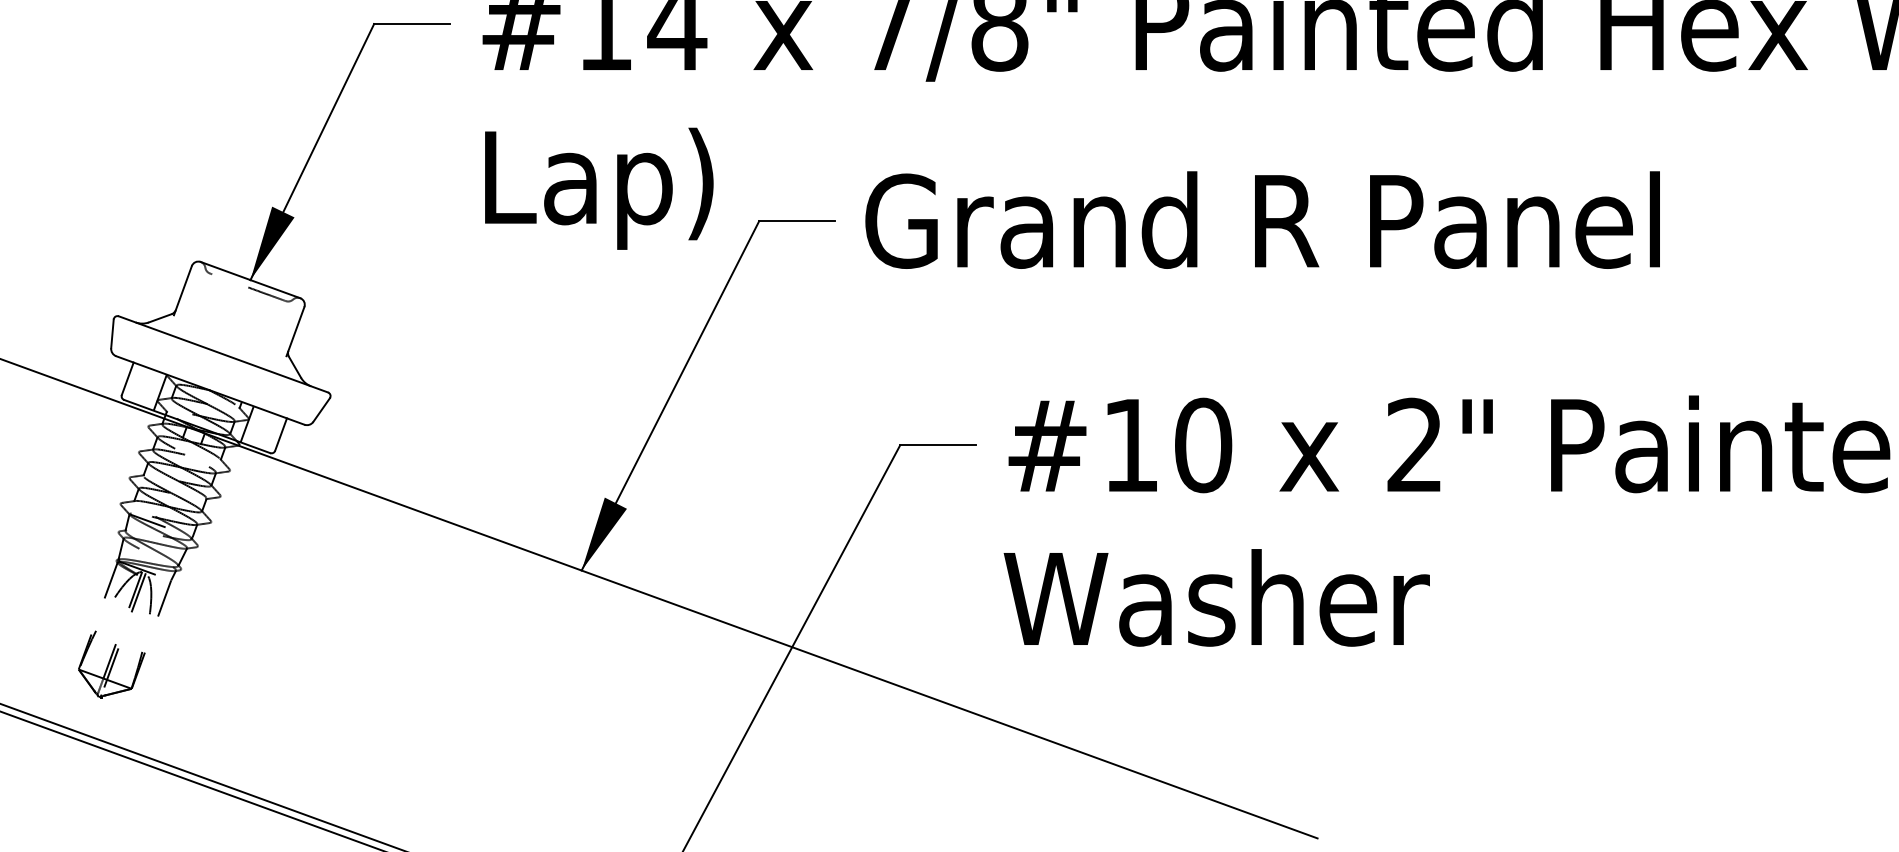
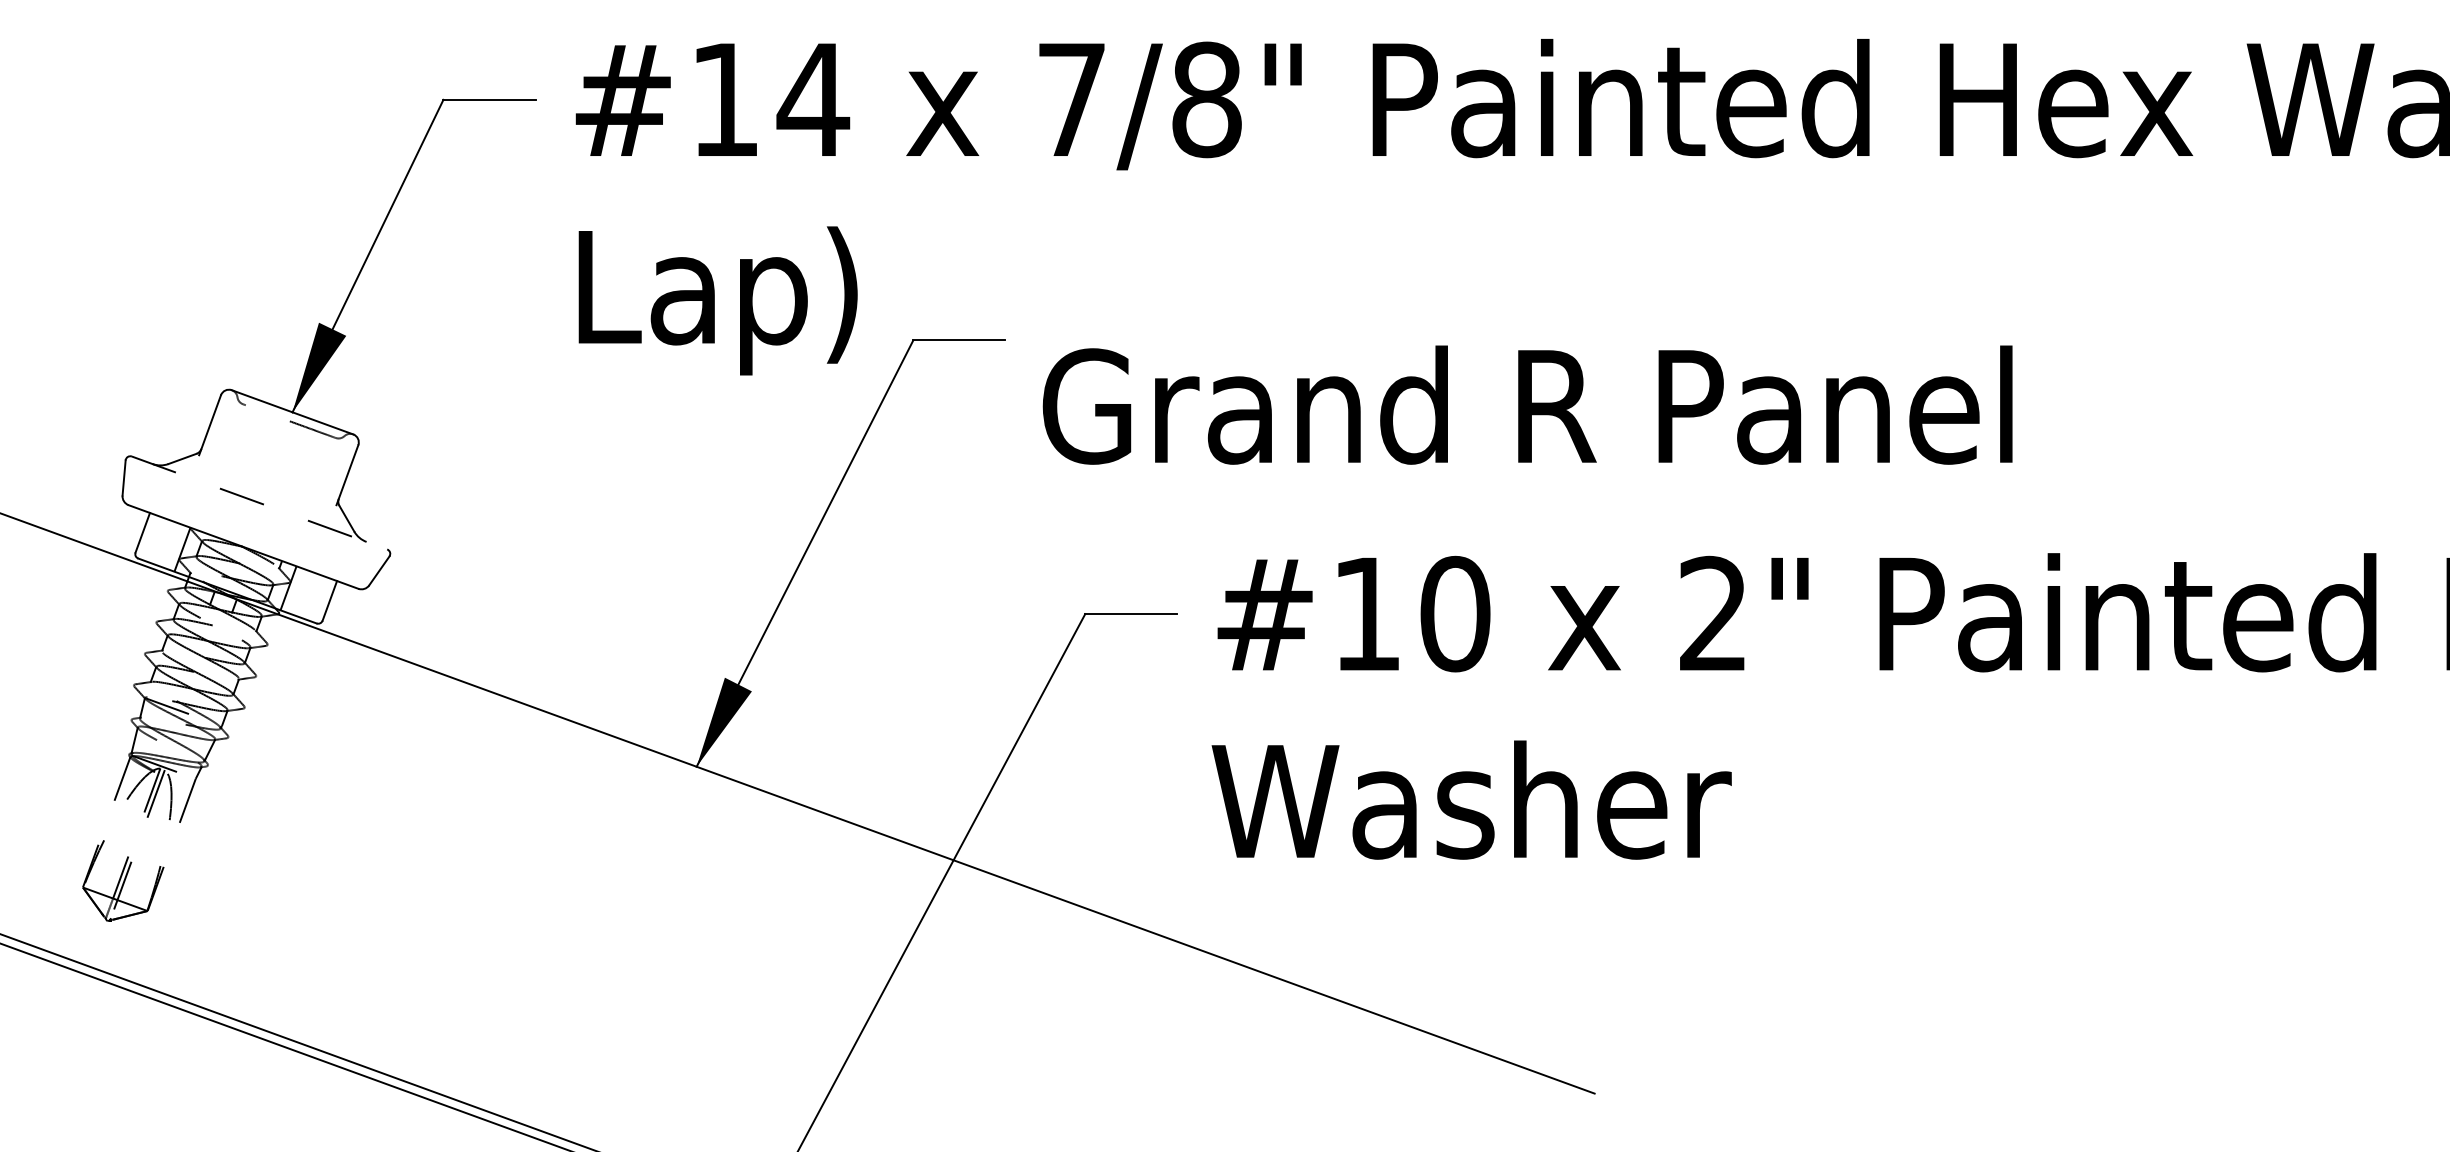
text: (1262, 219) -> (1527, 404), moved
line: (223, 353) -> (259, 502), solid -> dashed

